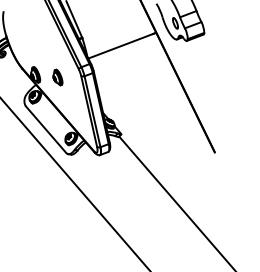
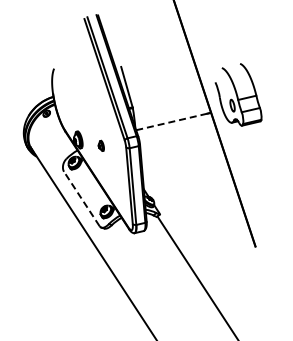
line: (120, 45) -> (171, 121), solid -> dashed
part: (57, 77) -> (101, 145), size x0.6
line: (45, 129) -> (81, 198), solid -> dashed

